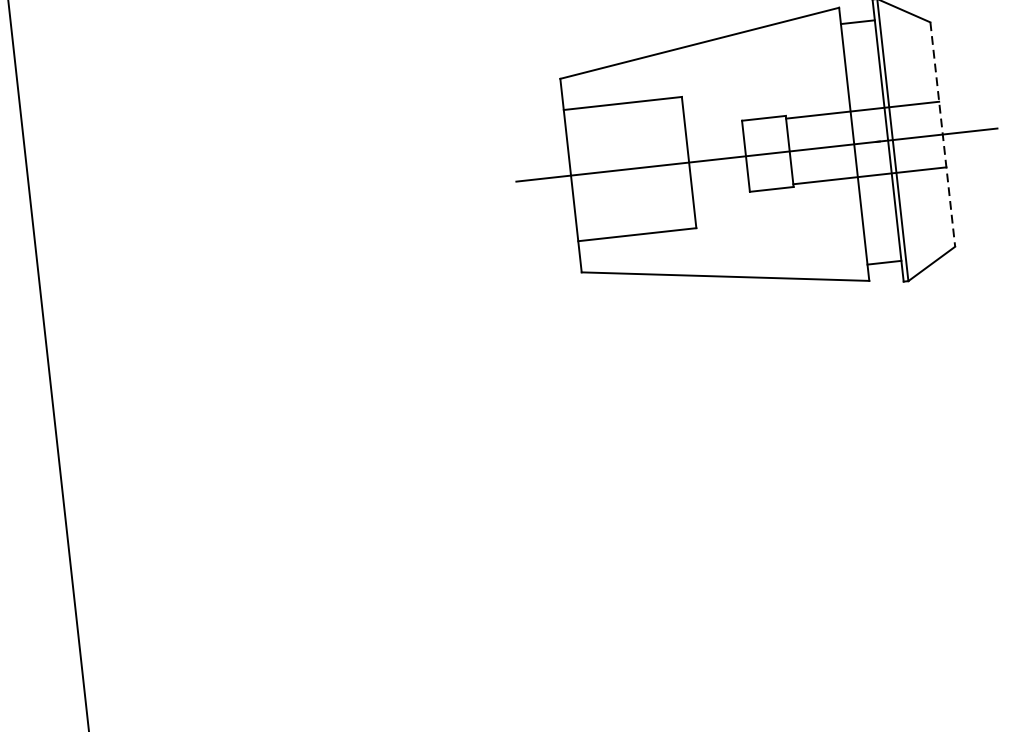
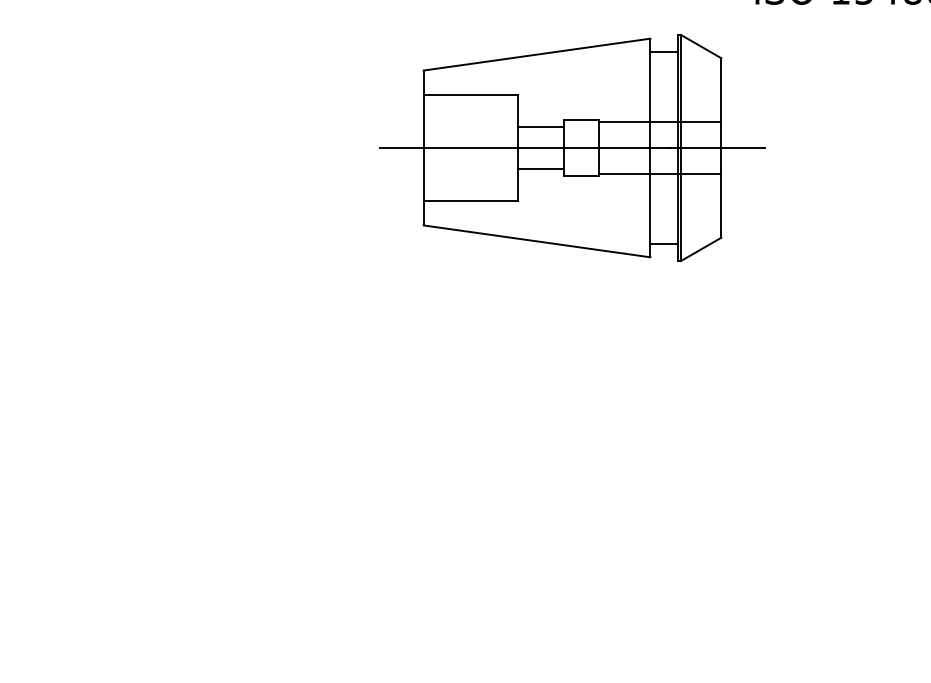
line: (713, 132) -> (540, 126), added
line: (943, 135) -> (721, 148), dashed -> solid
line: (719, 186) -> (540, 169), added

